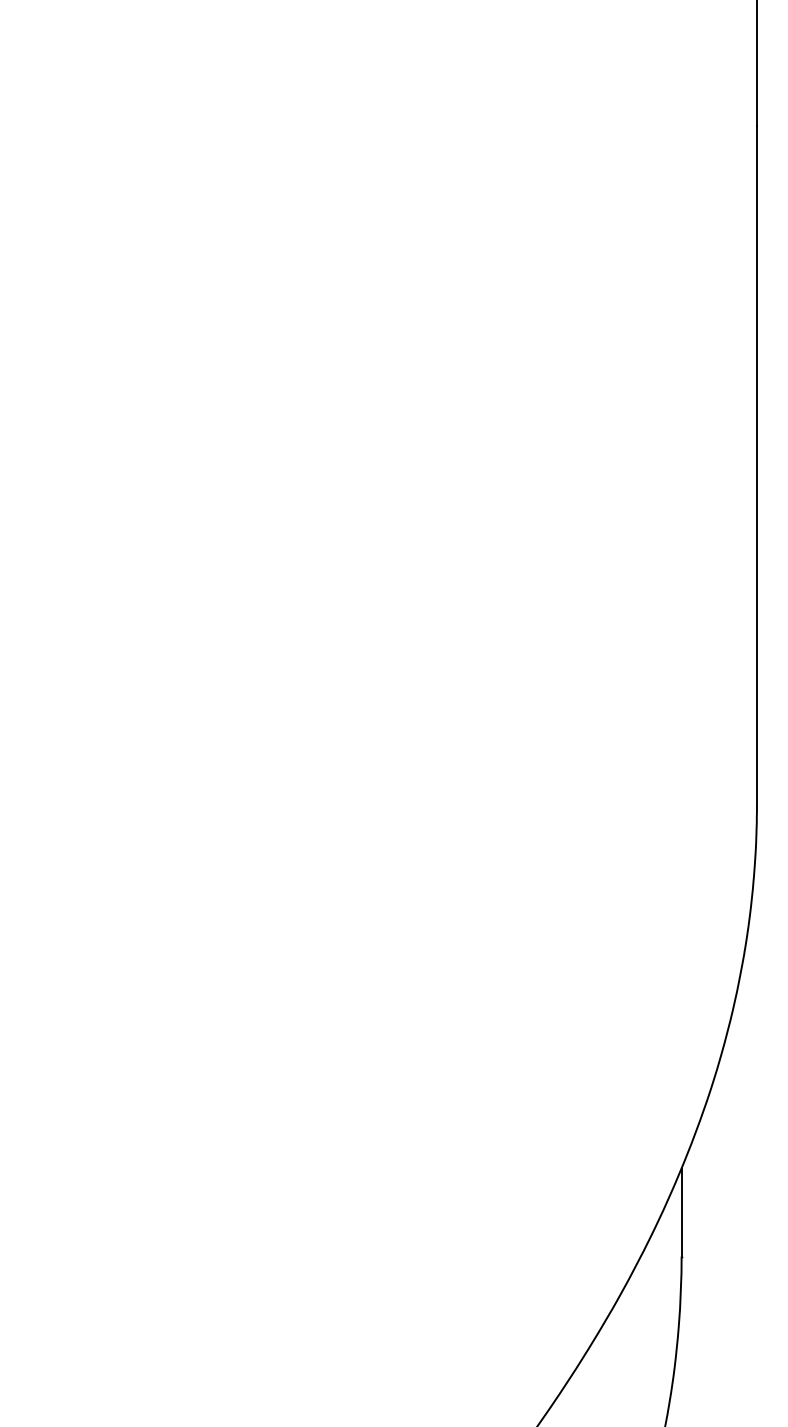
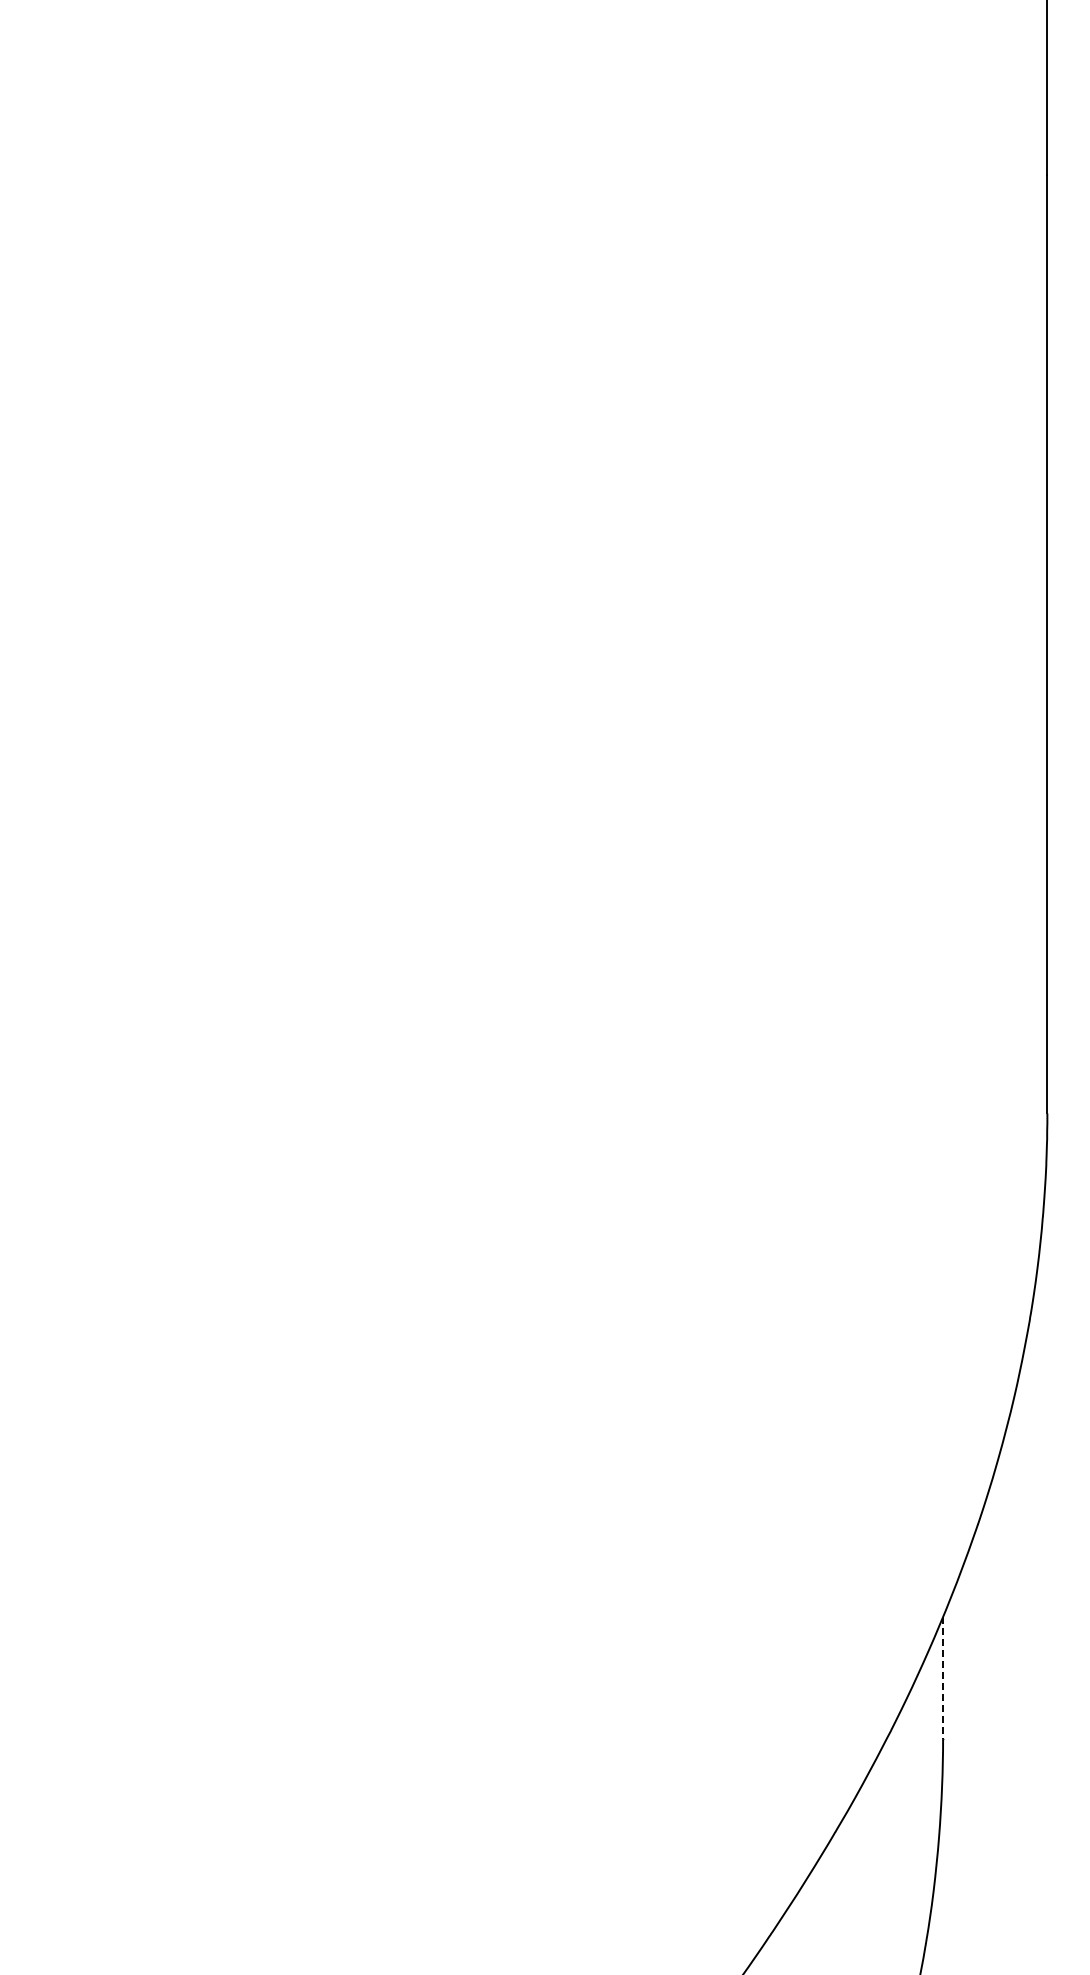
line: (681, 1212) -> (943, 1678), solid -> dashed

